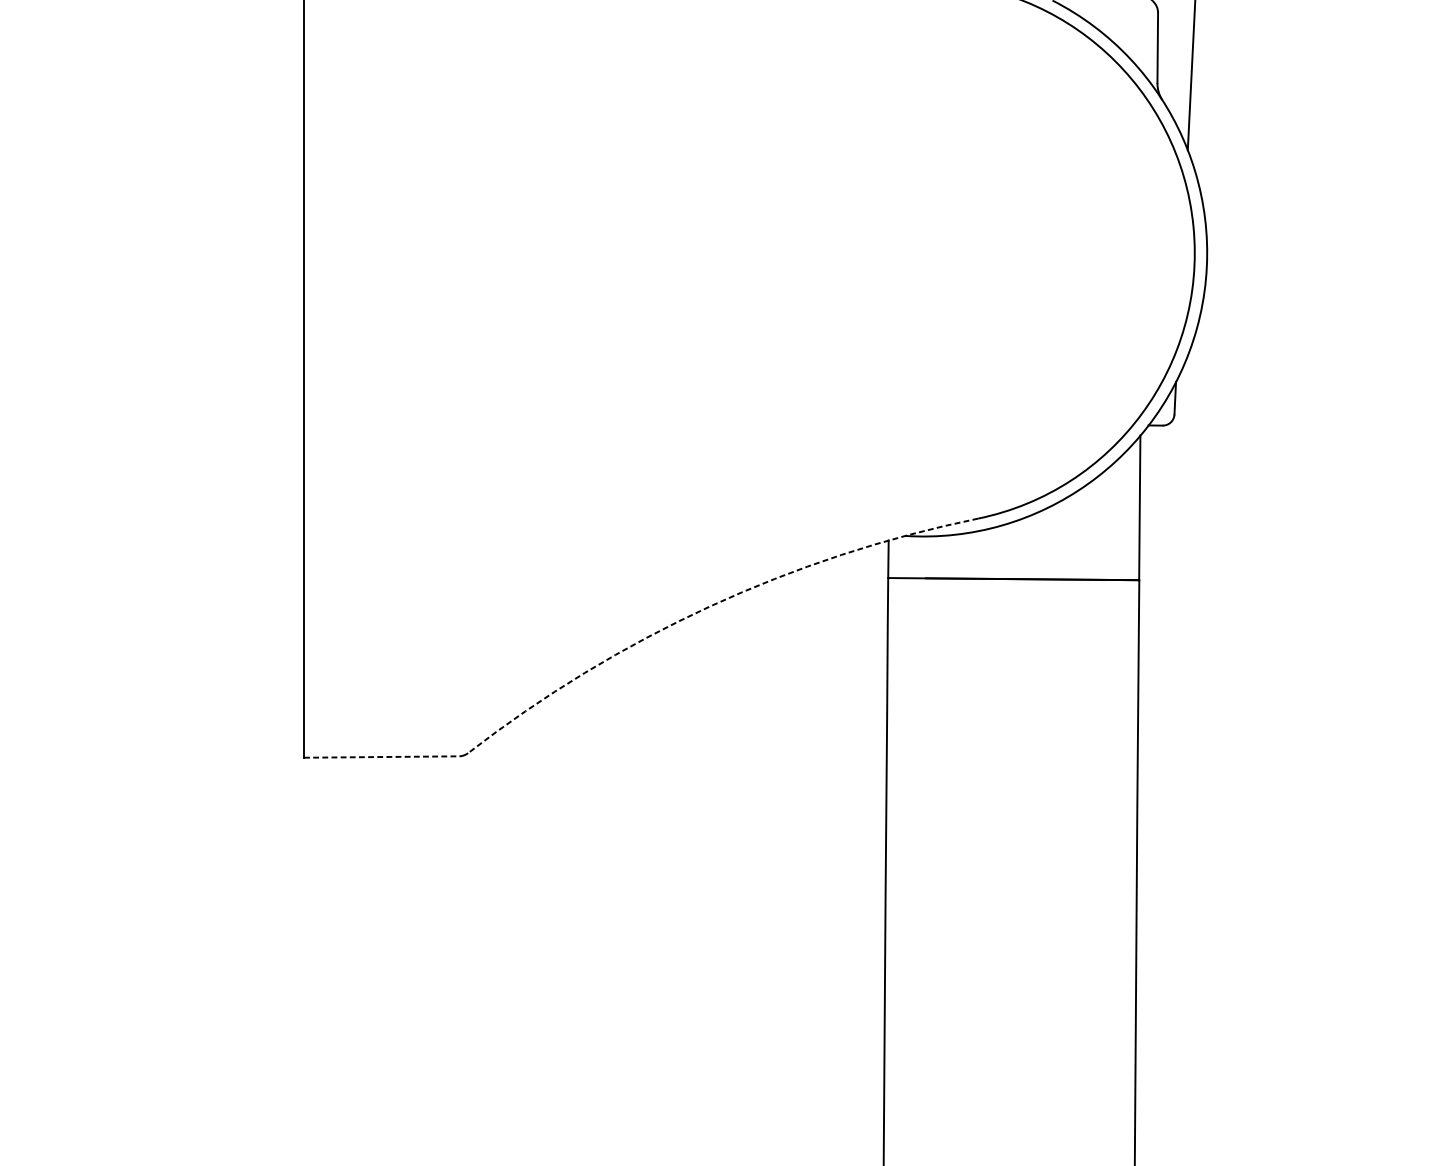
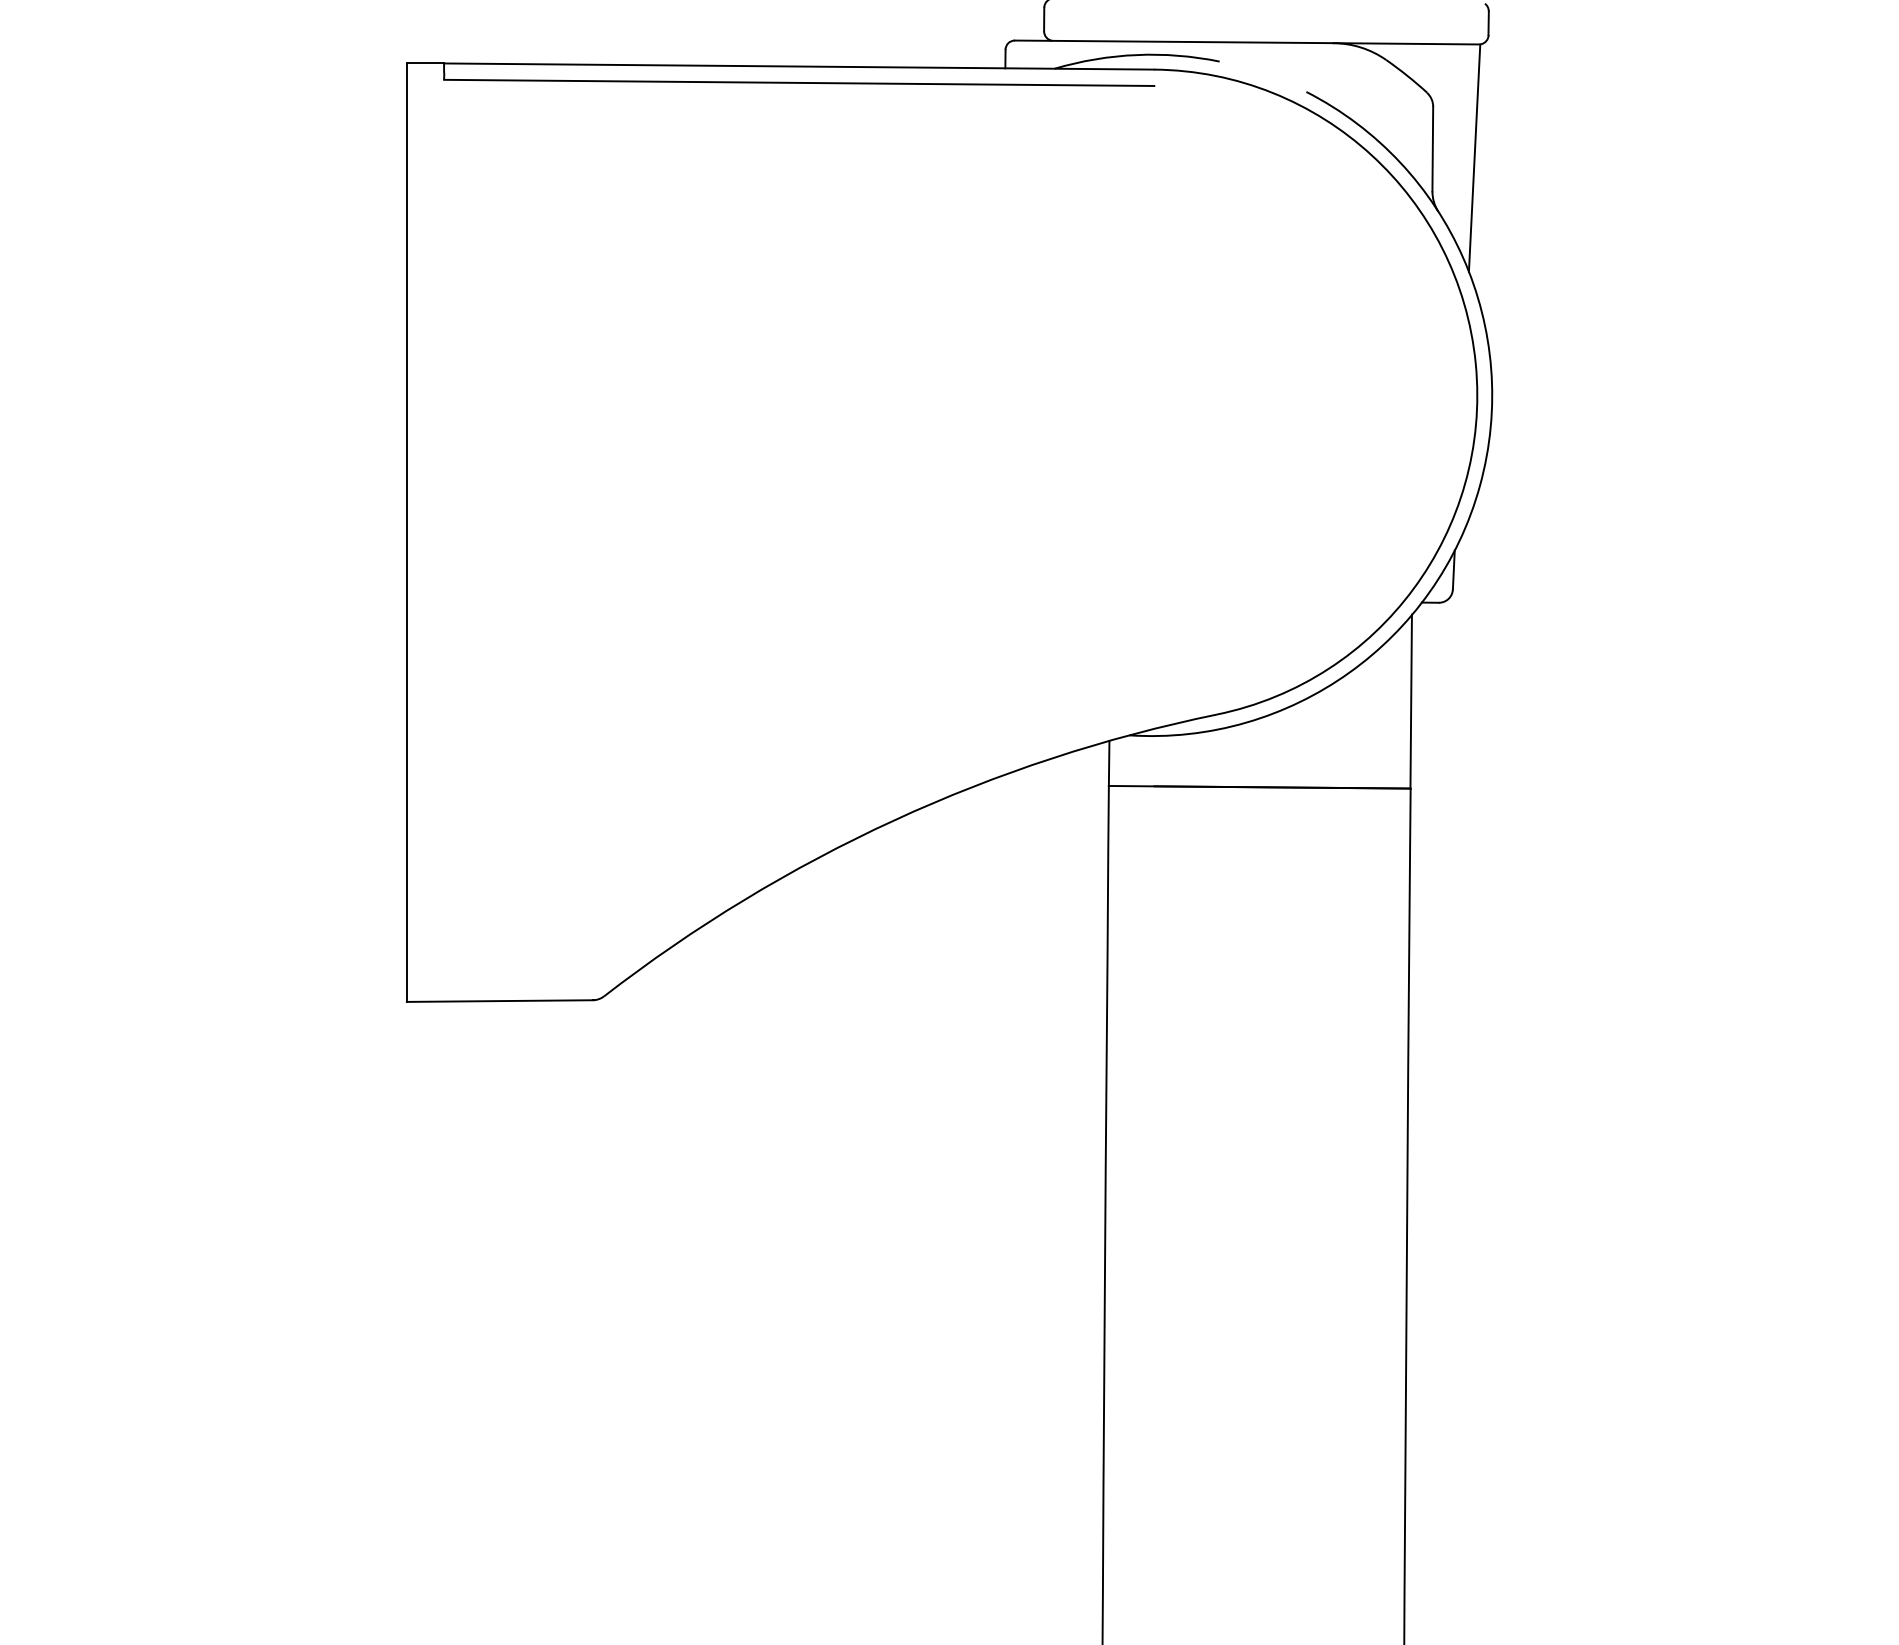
arc: (709, 606) -> (894, 820), dashed -> solid
line: (381, 757) -> (500, 1001), dashed -> solid

